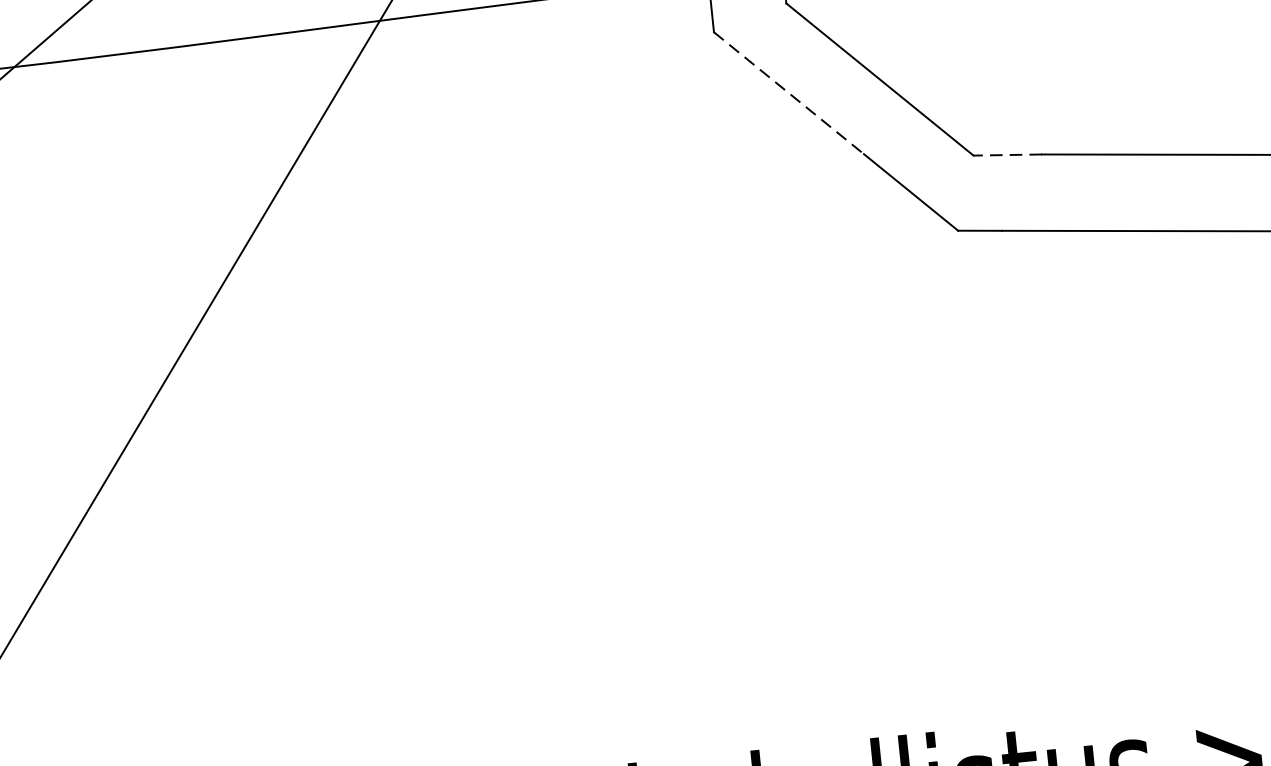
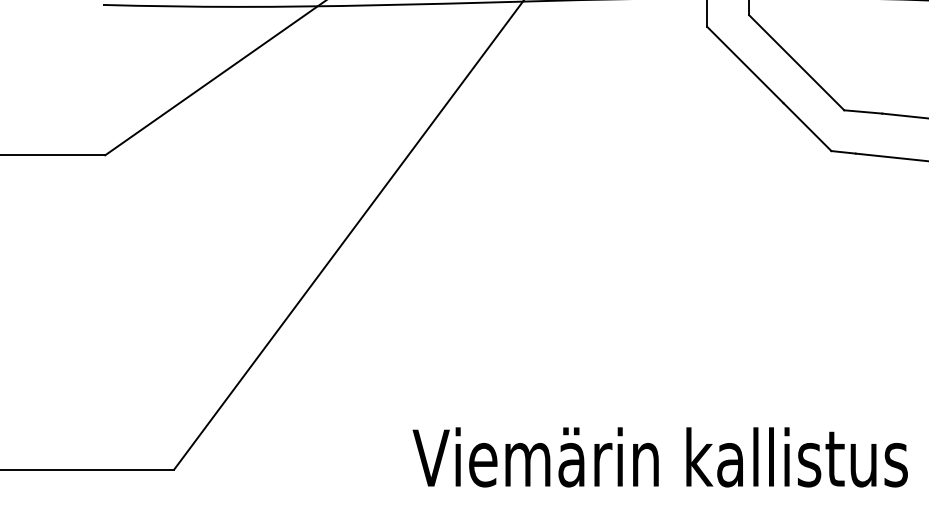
line: (789, 93) -> (745, 65), dashed -> solid
line: (1006, 154) -> (862, 111), dashed -> solid

